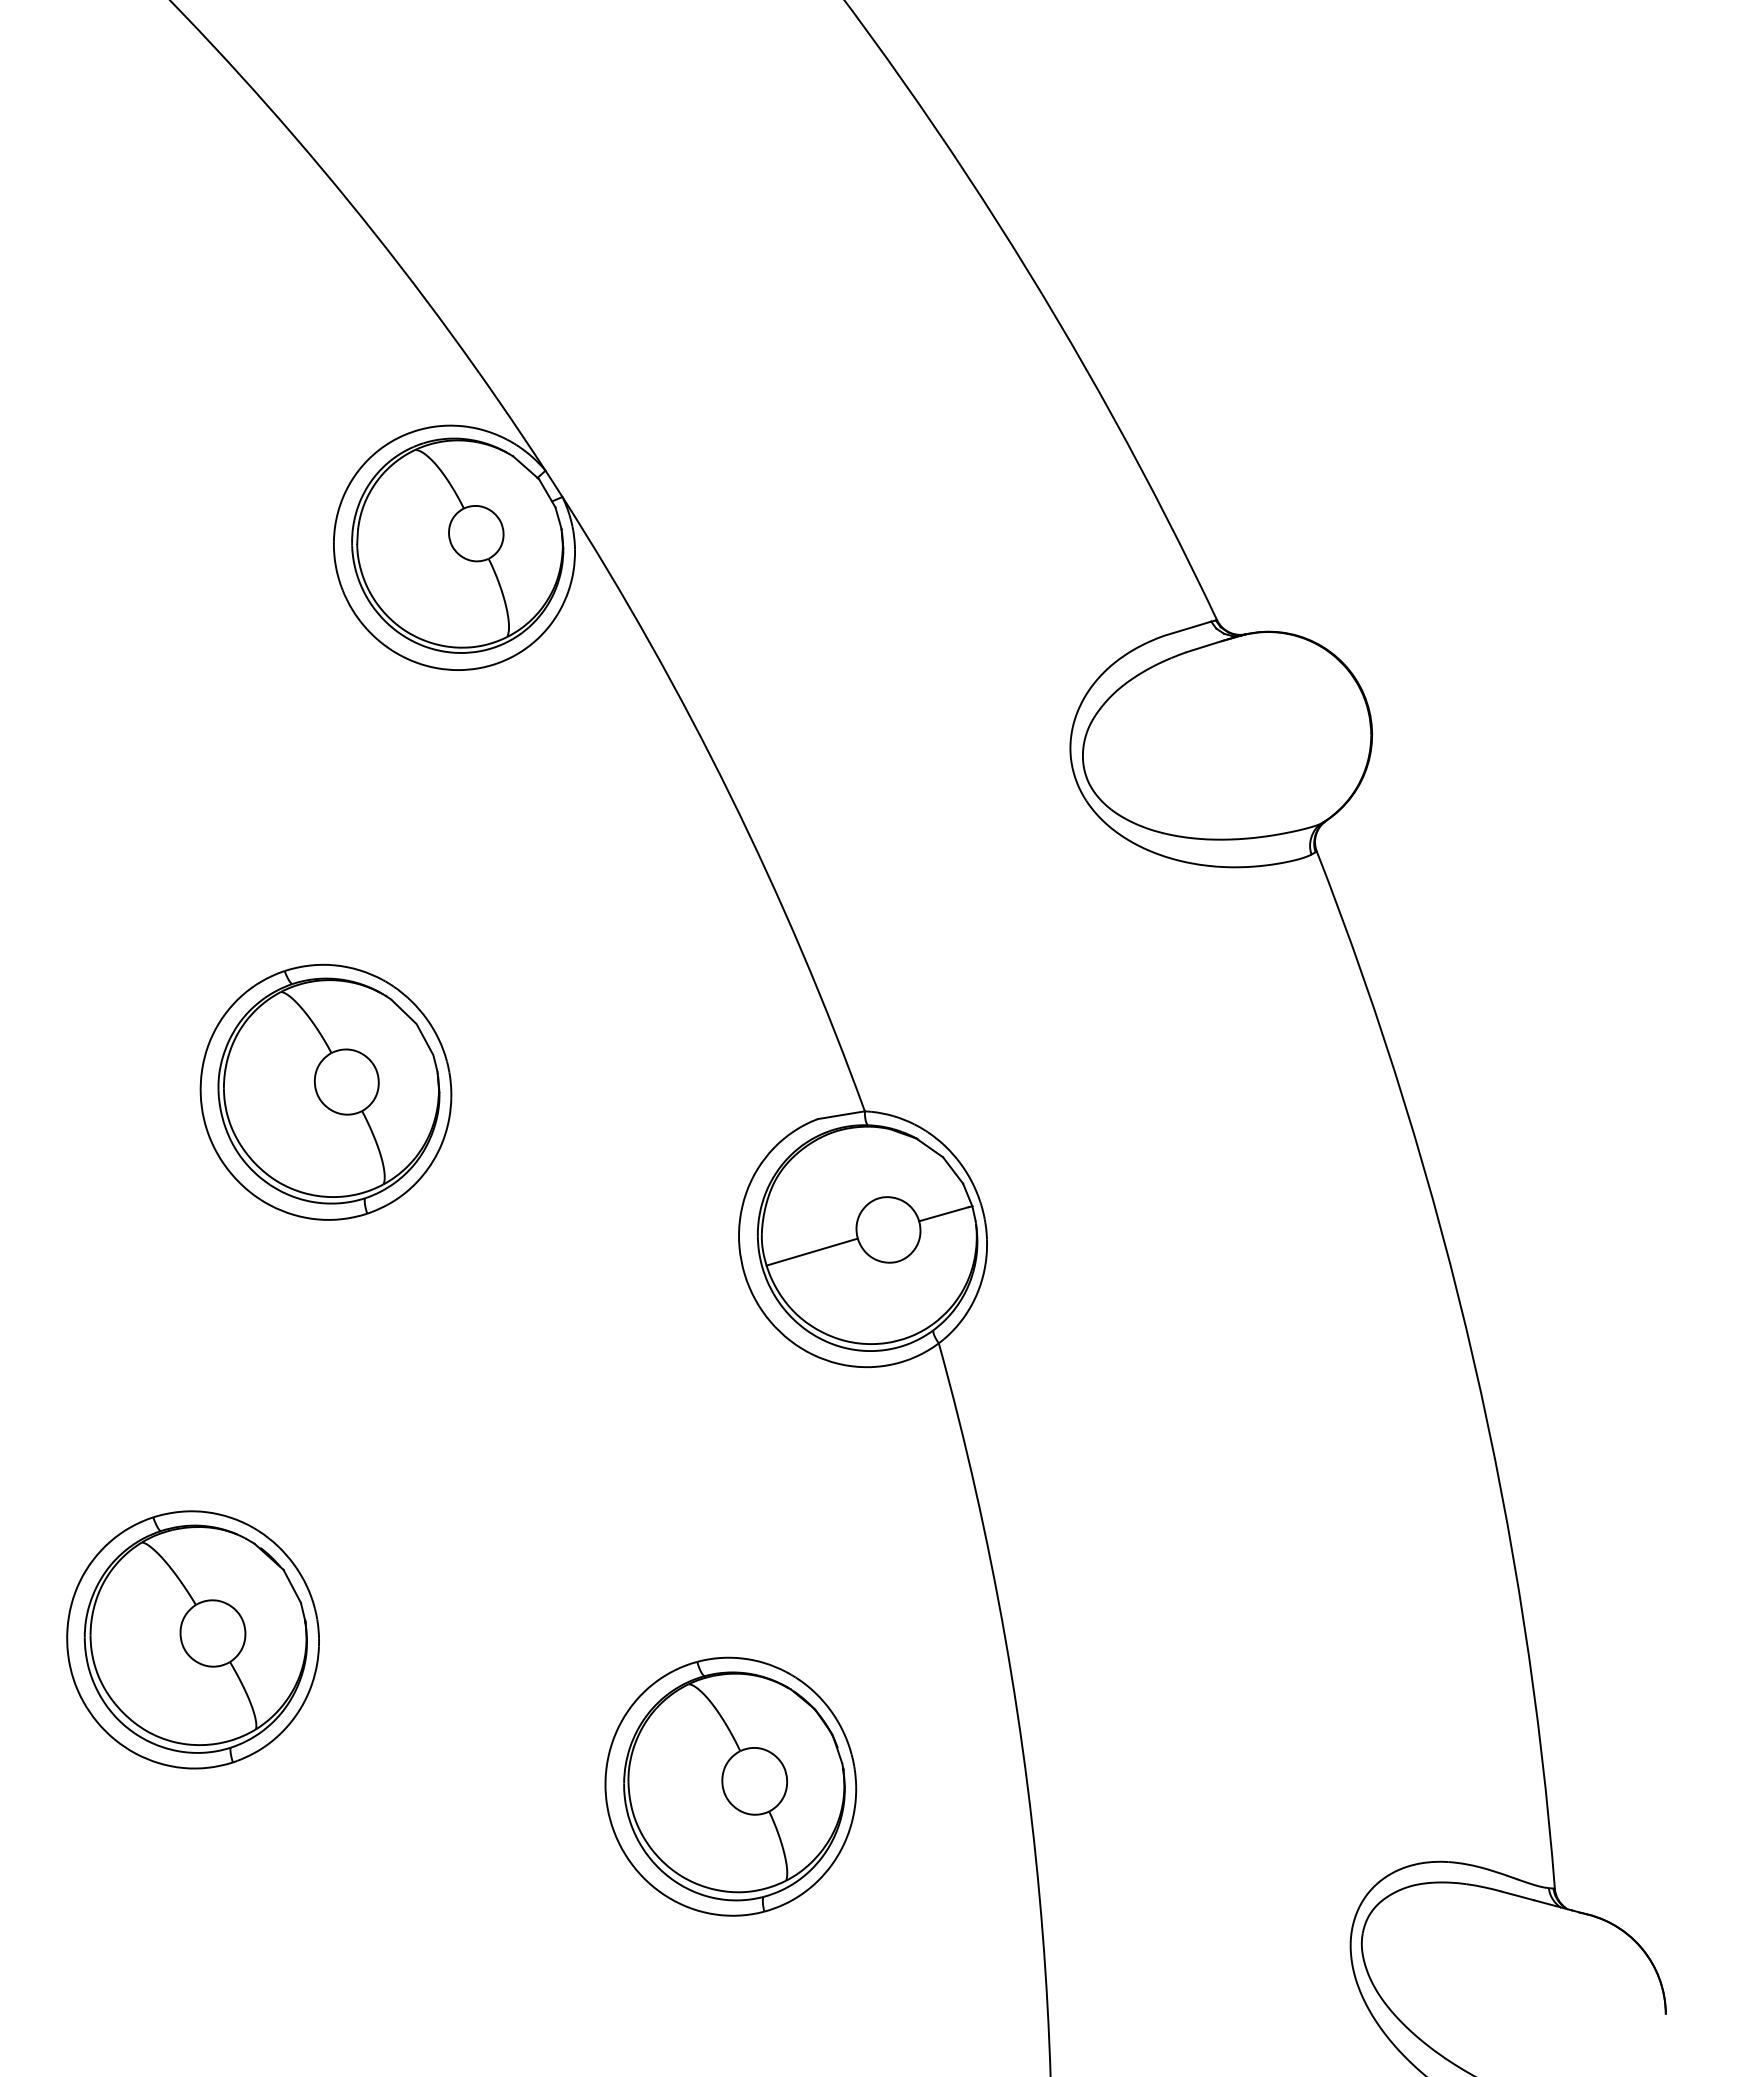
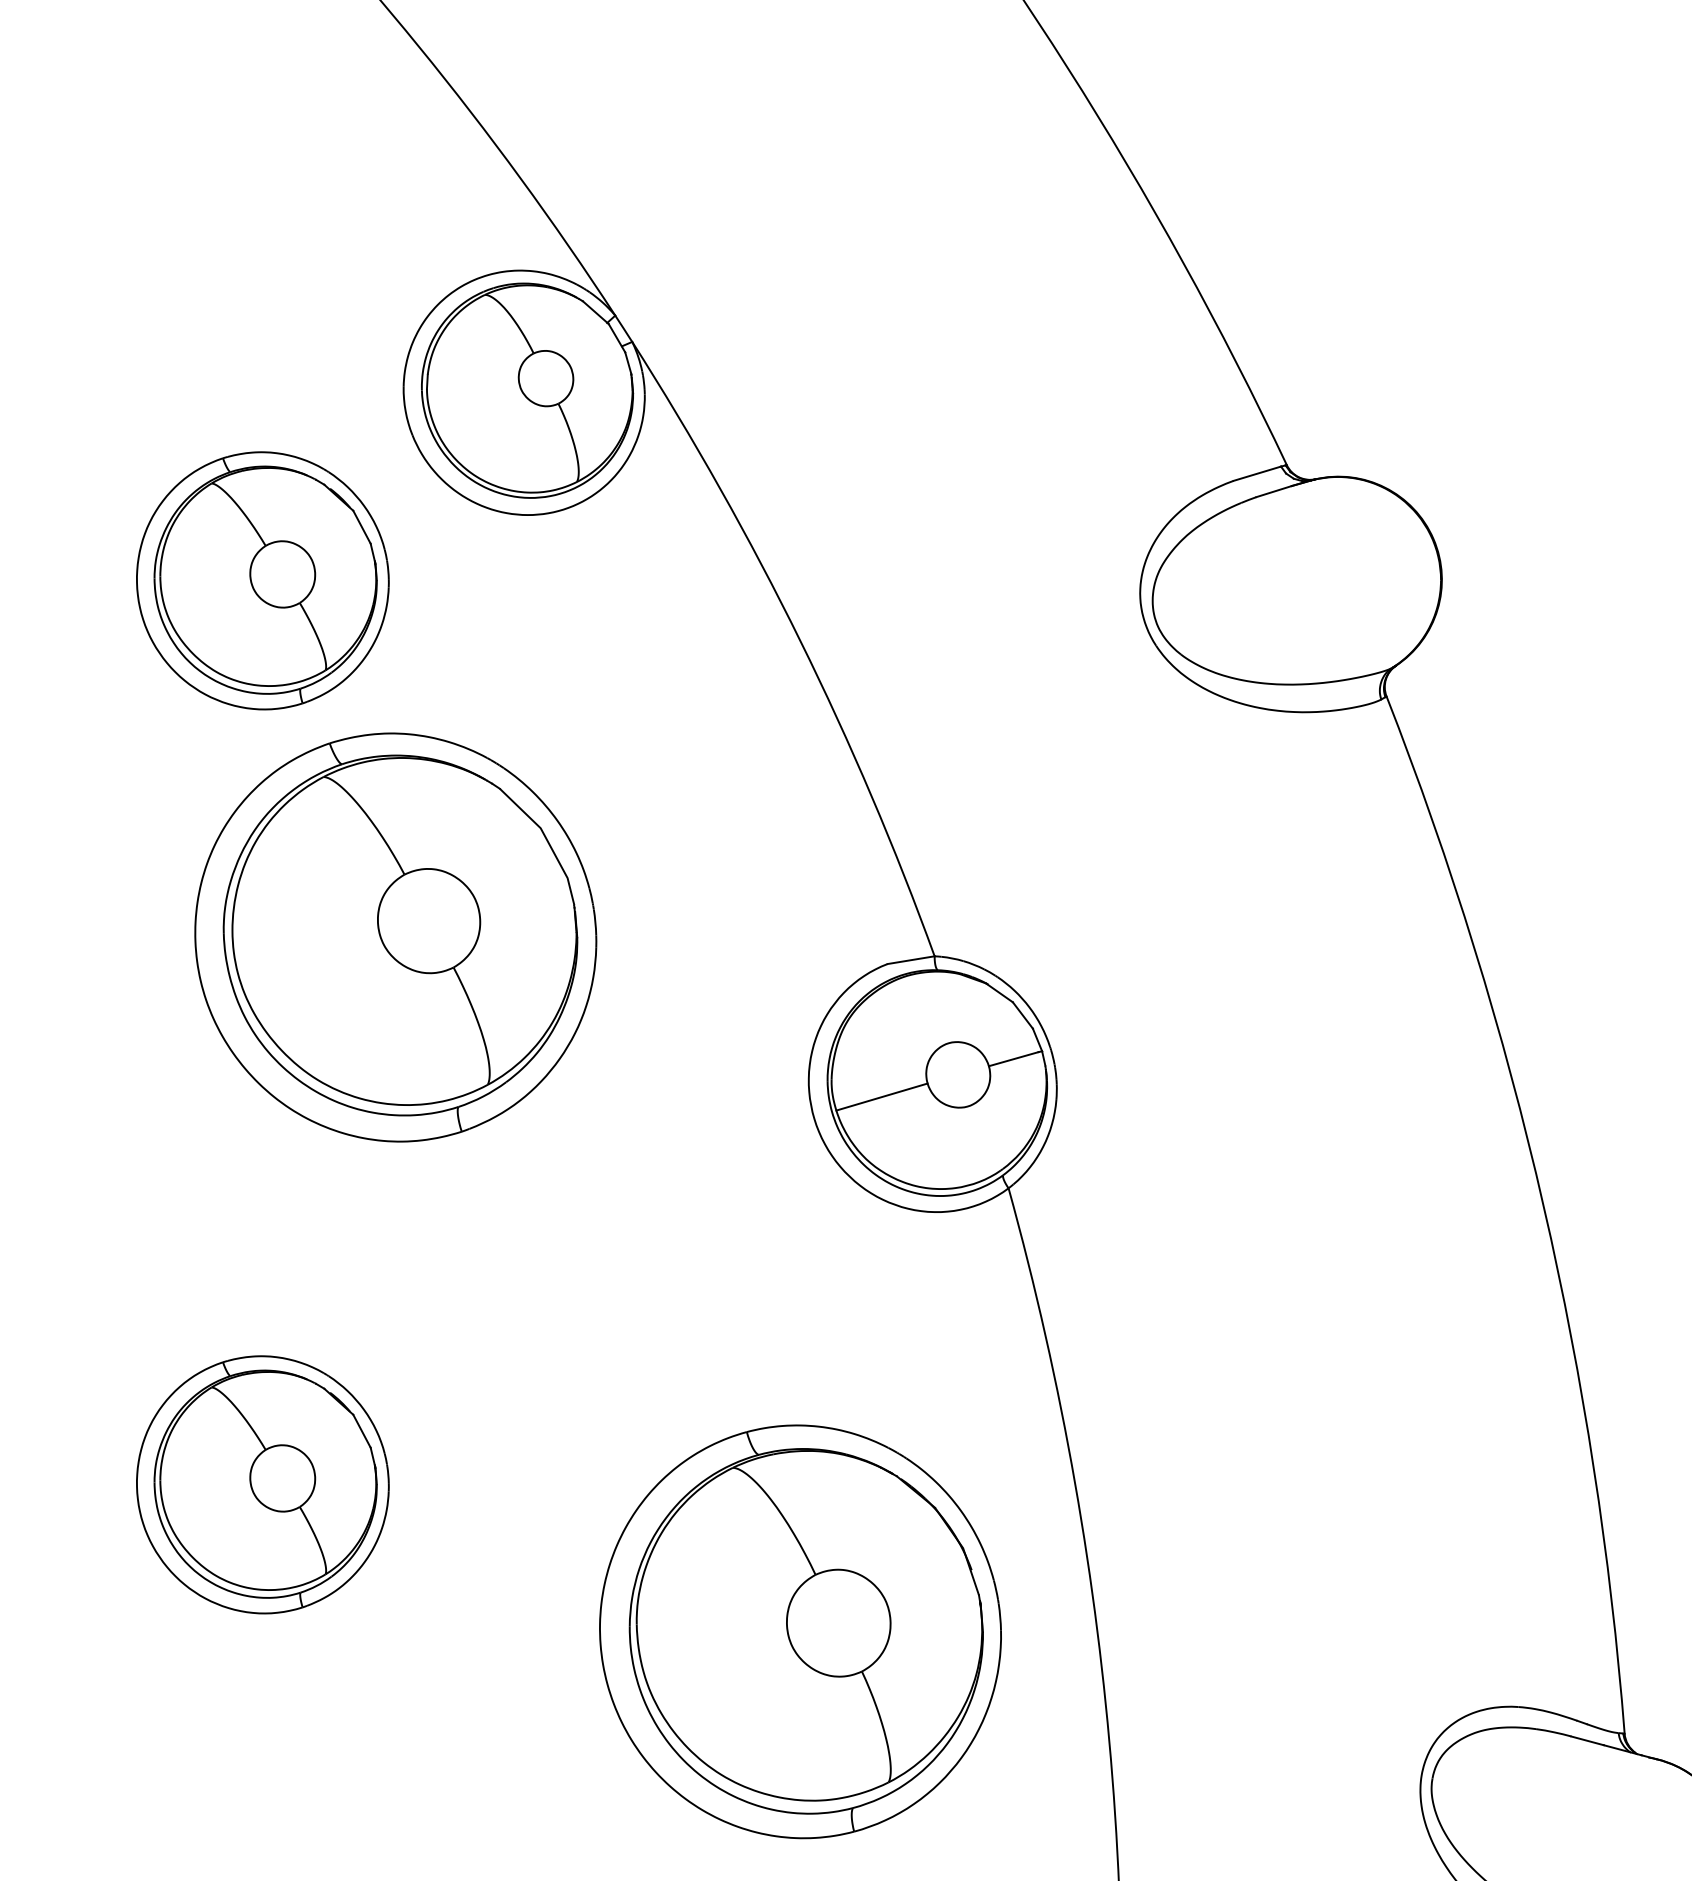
part: (192, 735) -> (262, 580), added
part: (325, 1091) -> (395, 936), size x1.6
part: (730, 1786) -> (800, 1631), size x1.6

